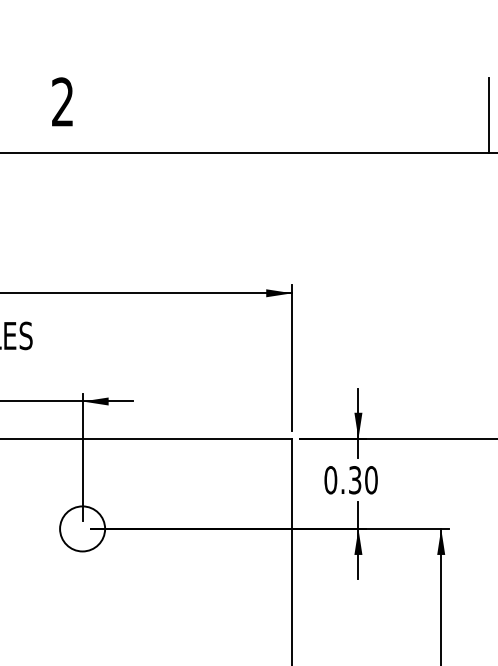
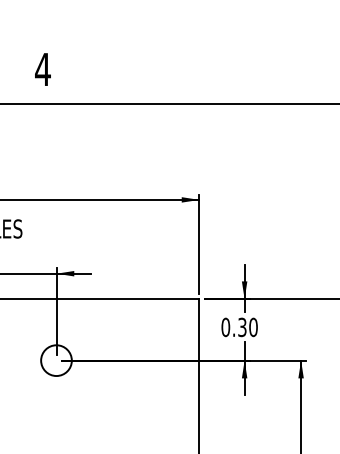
text: (62, 100) -> (42, 68), 2 -> 4
line: (488, 115) -> (333, 78), removed

